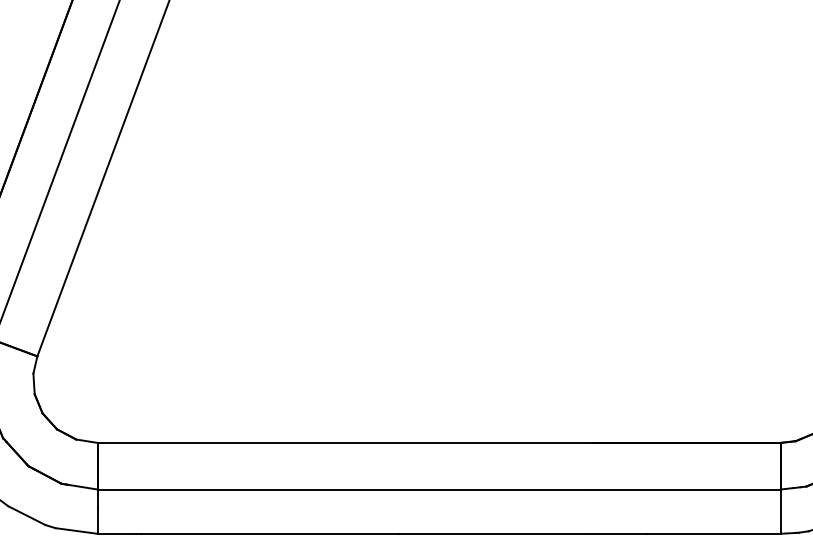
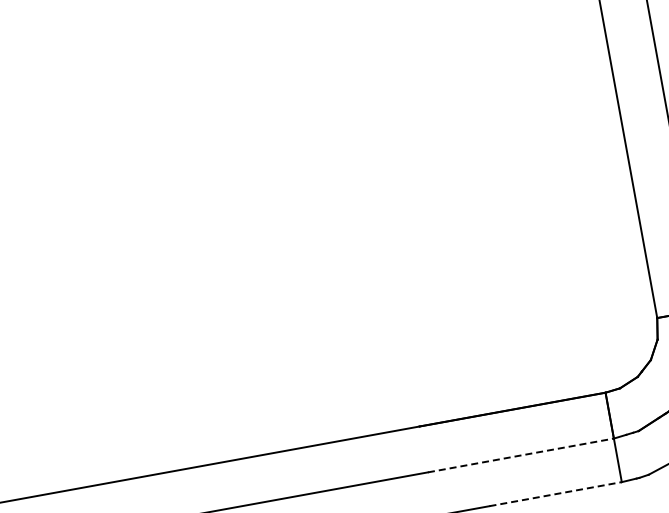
line: (686, 489) -> (521, 455), solid -> dashed
line: (713, 533) -> (555, 493), solid -> dashed

